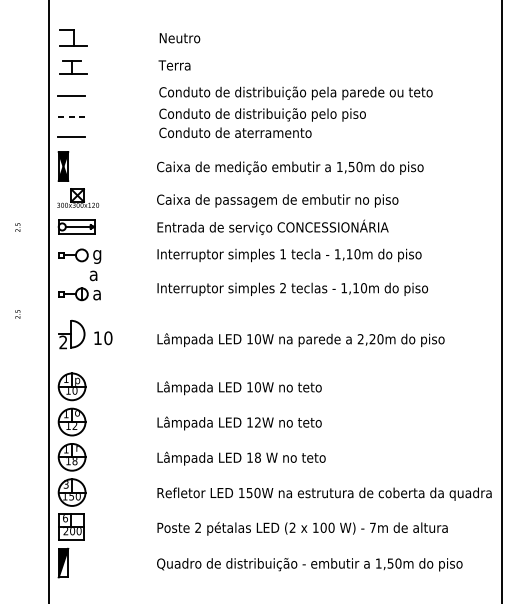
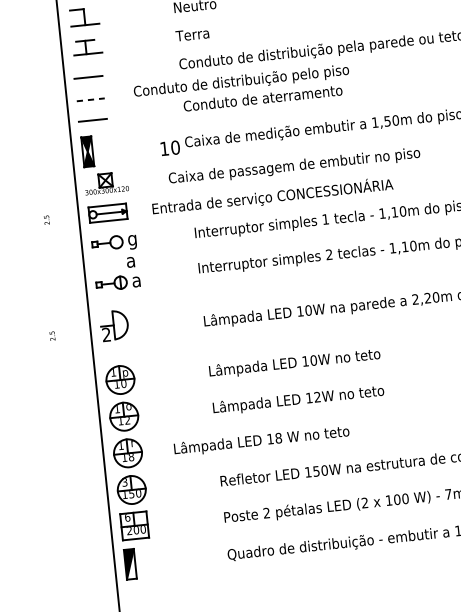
text: (262, 114) -> (241, 81), moved
text: (277, 200) -> (294, 166), moved
text: (272, 226) -> (272, 195), moved
text: (17, 314) -> (52, 336), moved
text: (103, 338) -> (170, 148), moved
text: (241, 458) -> (261, 440), moved

